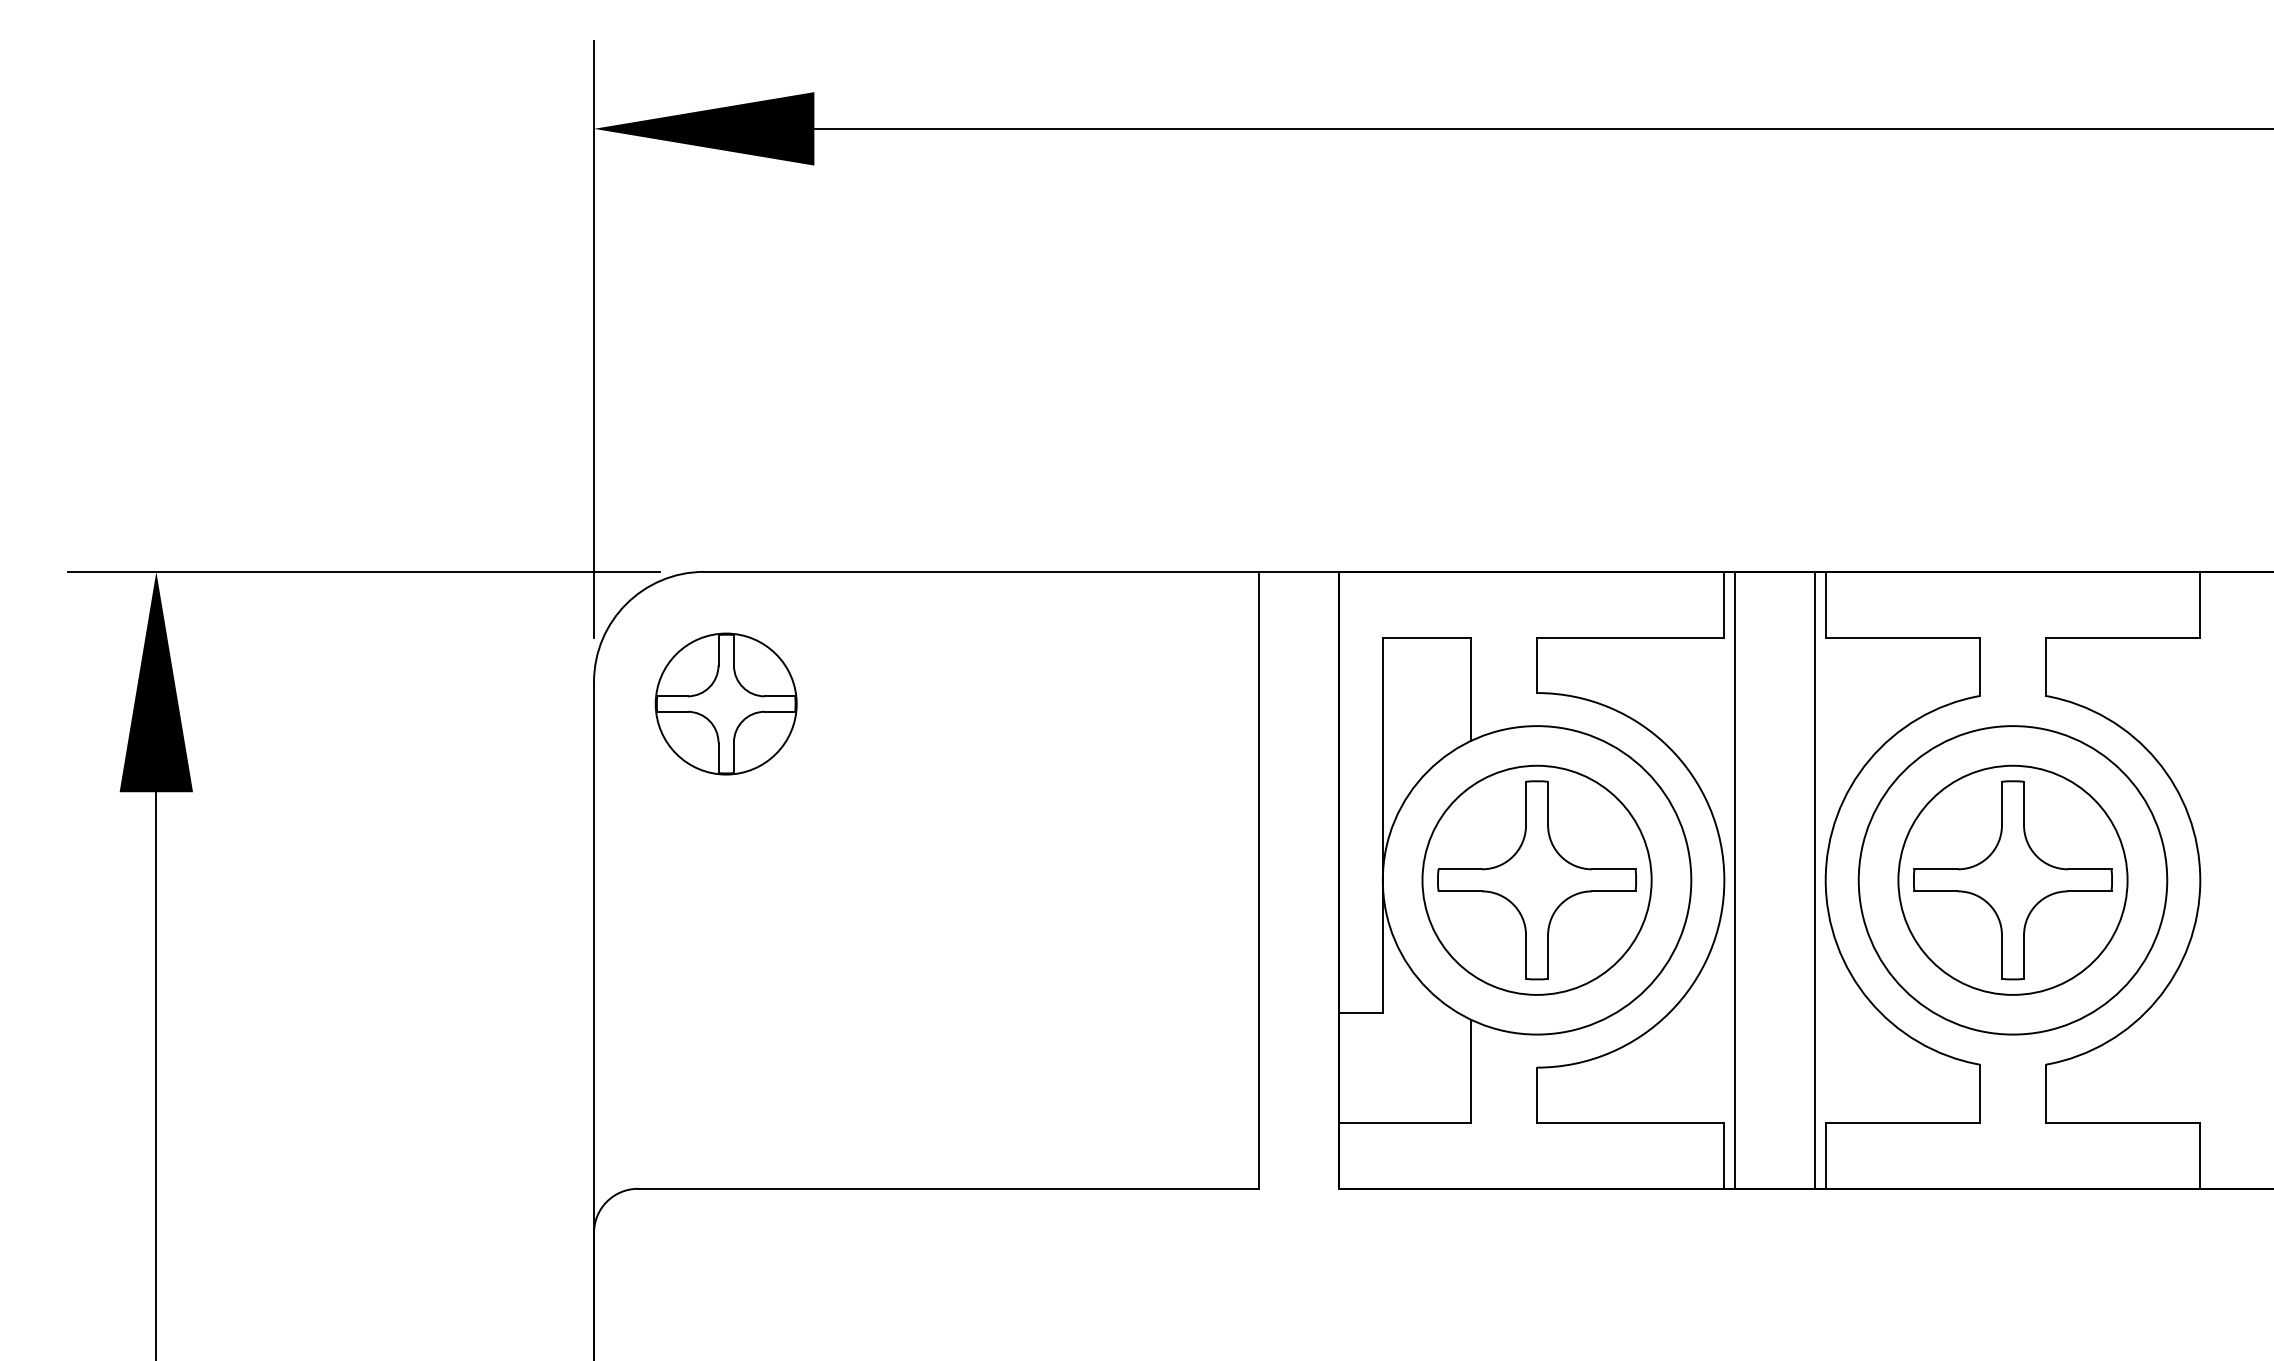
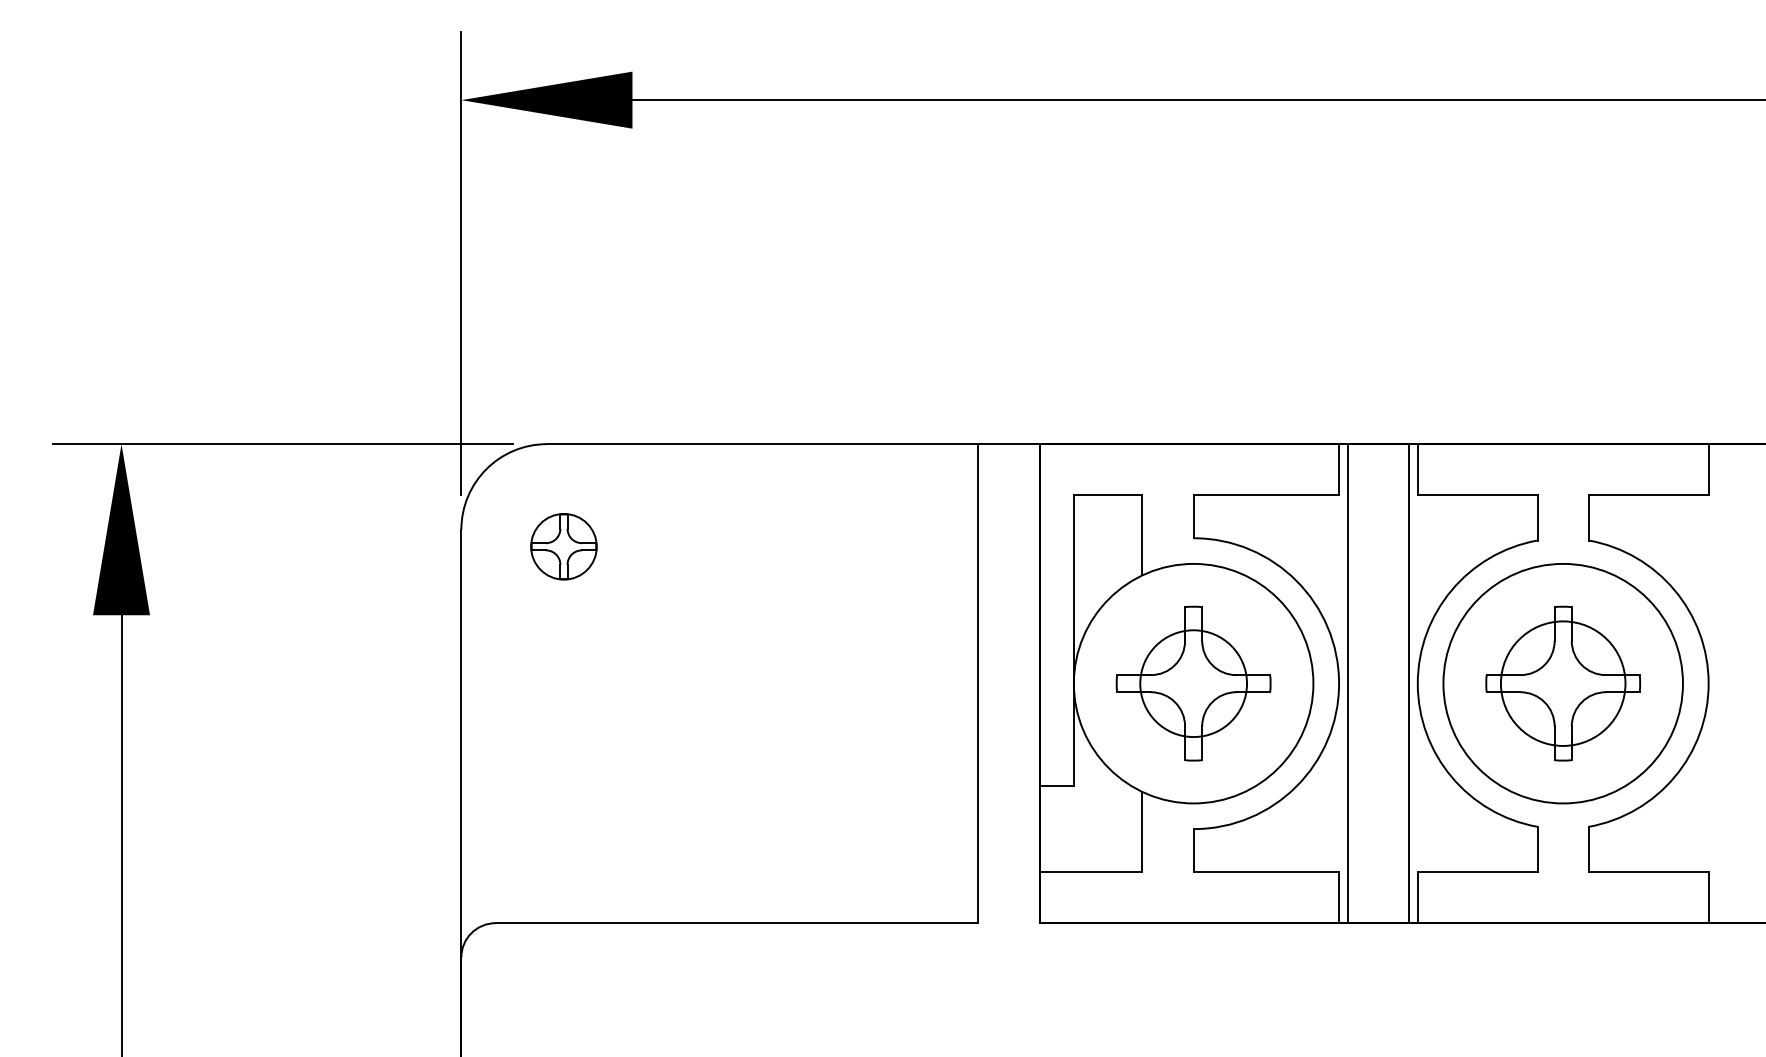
part: (725, 703) -> (563, 546), size x0.6
circle: (1536, 879) -> (1193, 683), size x0.6
circle: (2012, 879) -> (1562, 683), size x0.7

